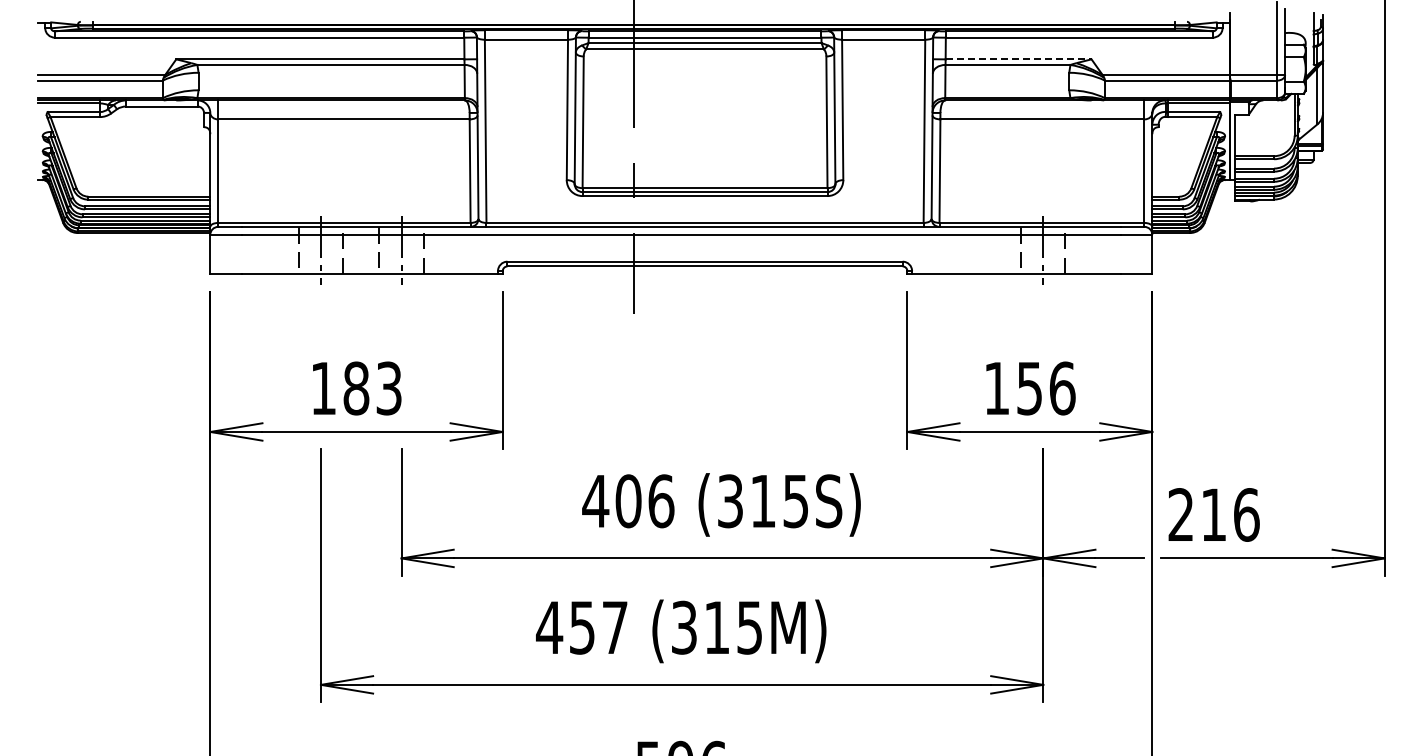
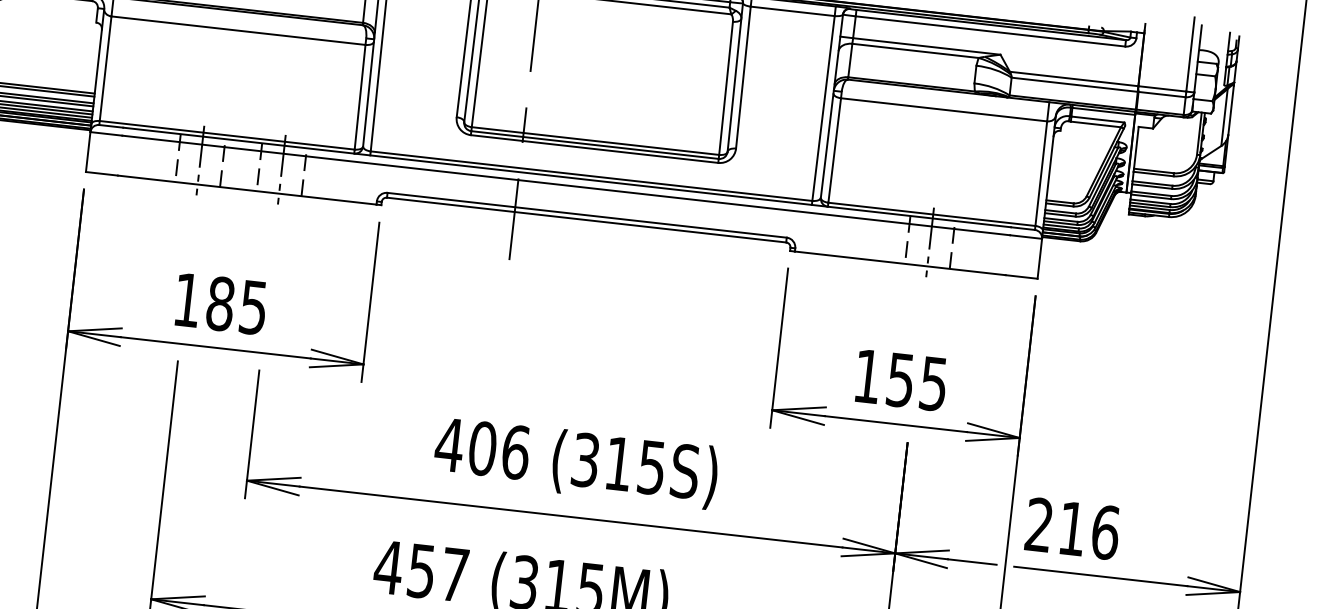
line: (1018, 59) -> (926, 46), dashed -> solid
text: (389, 387) -> (254, 306), 183 -> 185
text: (1062, 388) -> (933, 383), 156 -> 155

